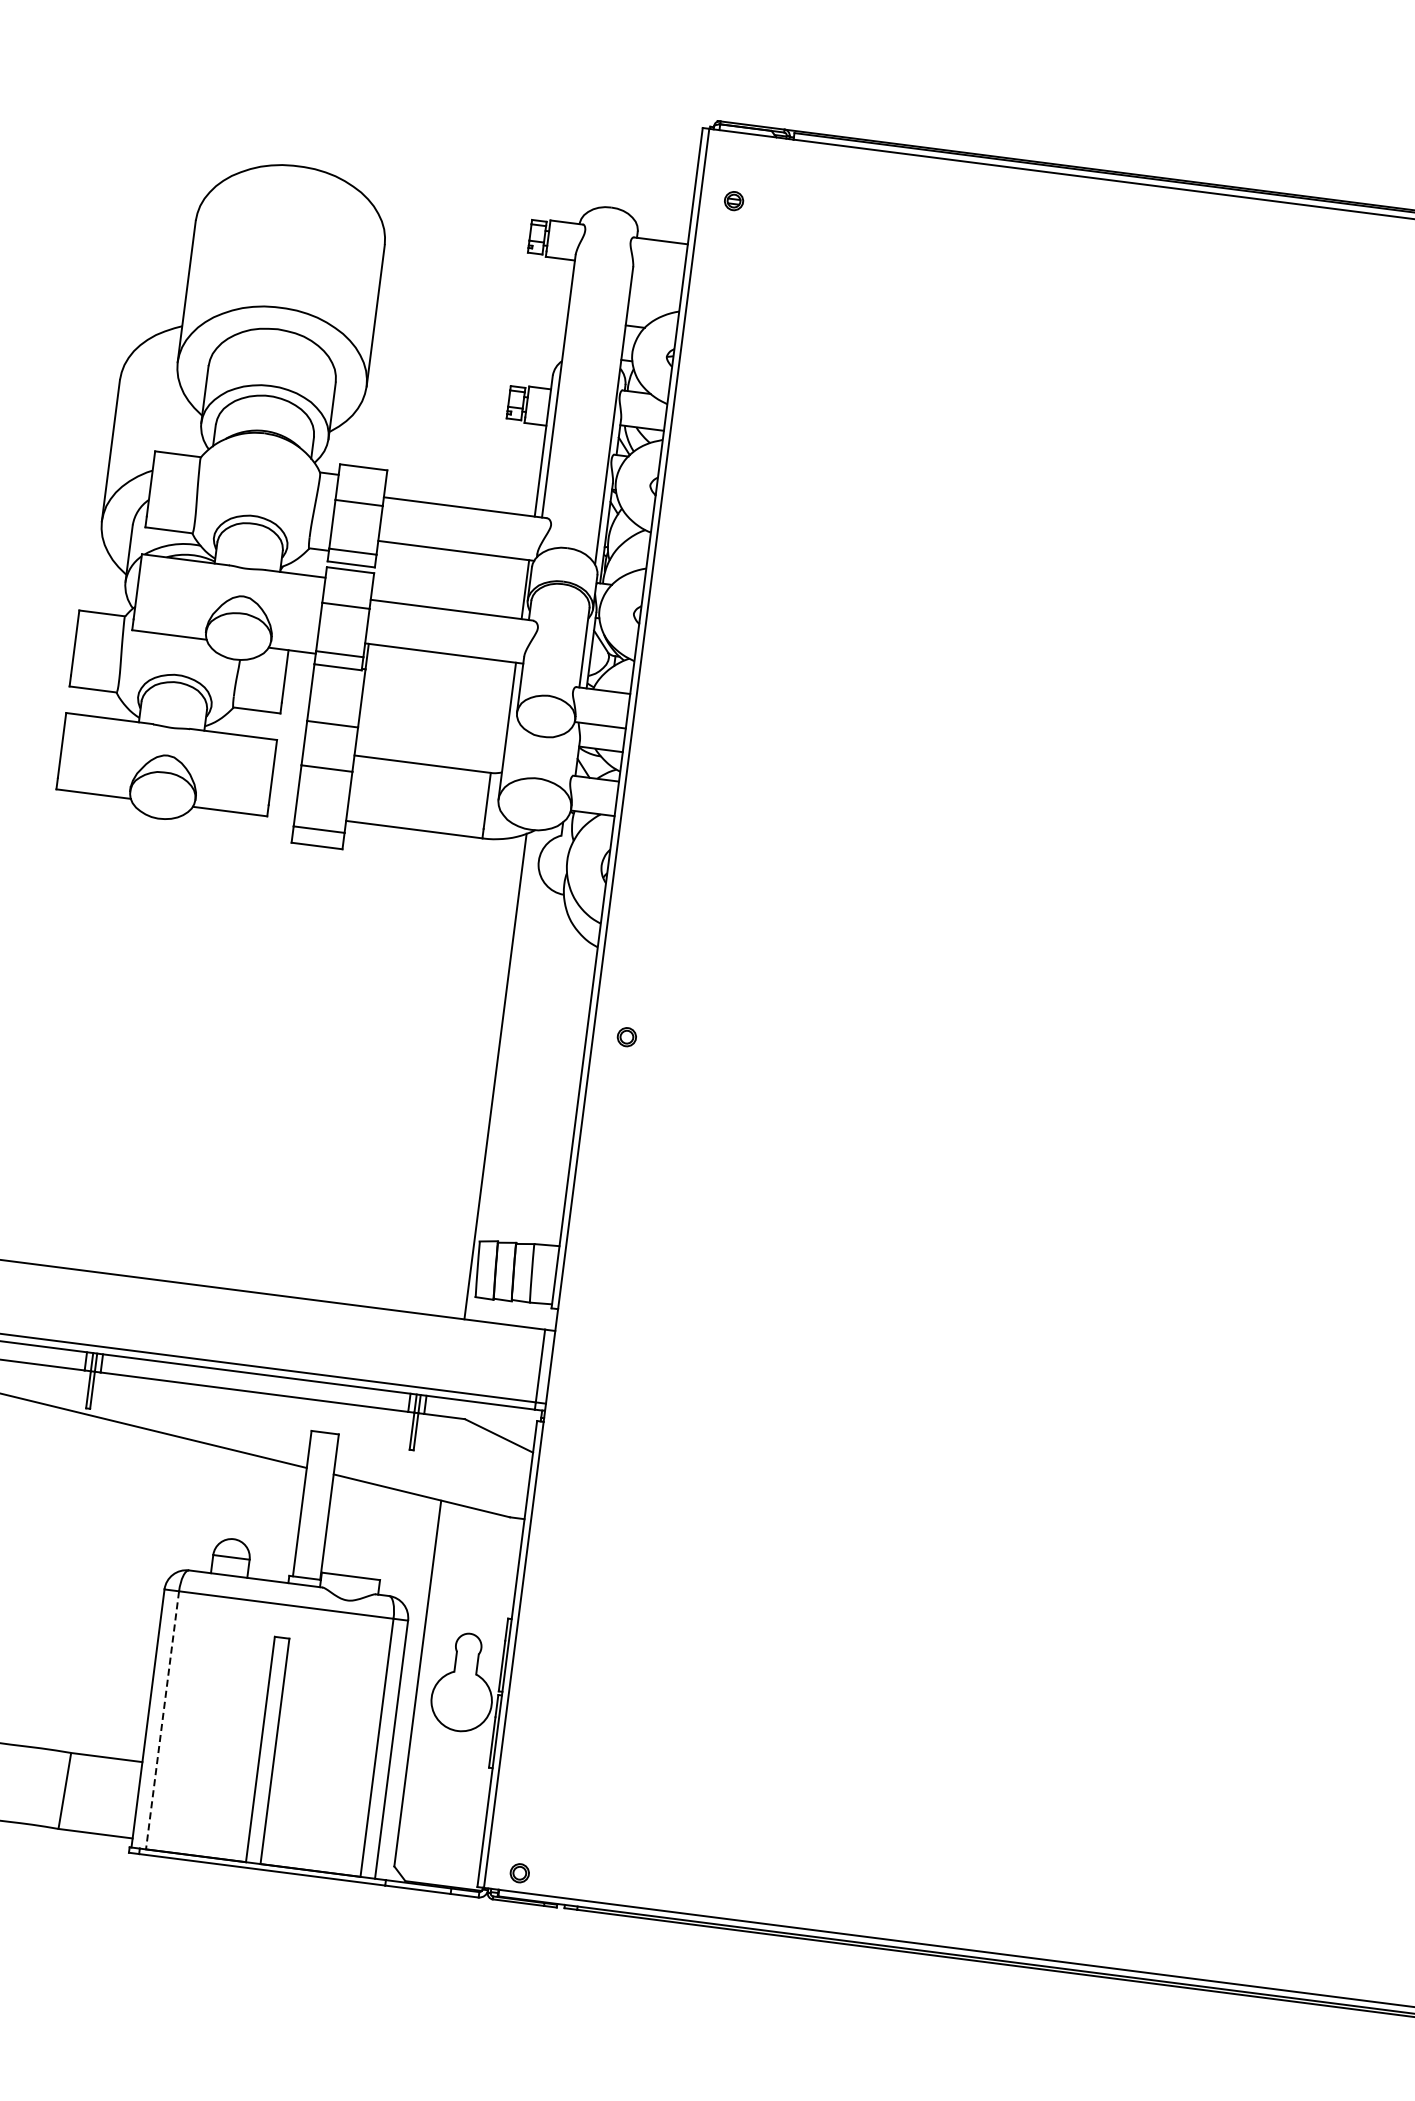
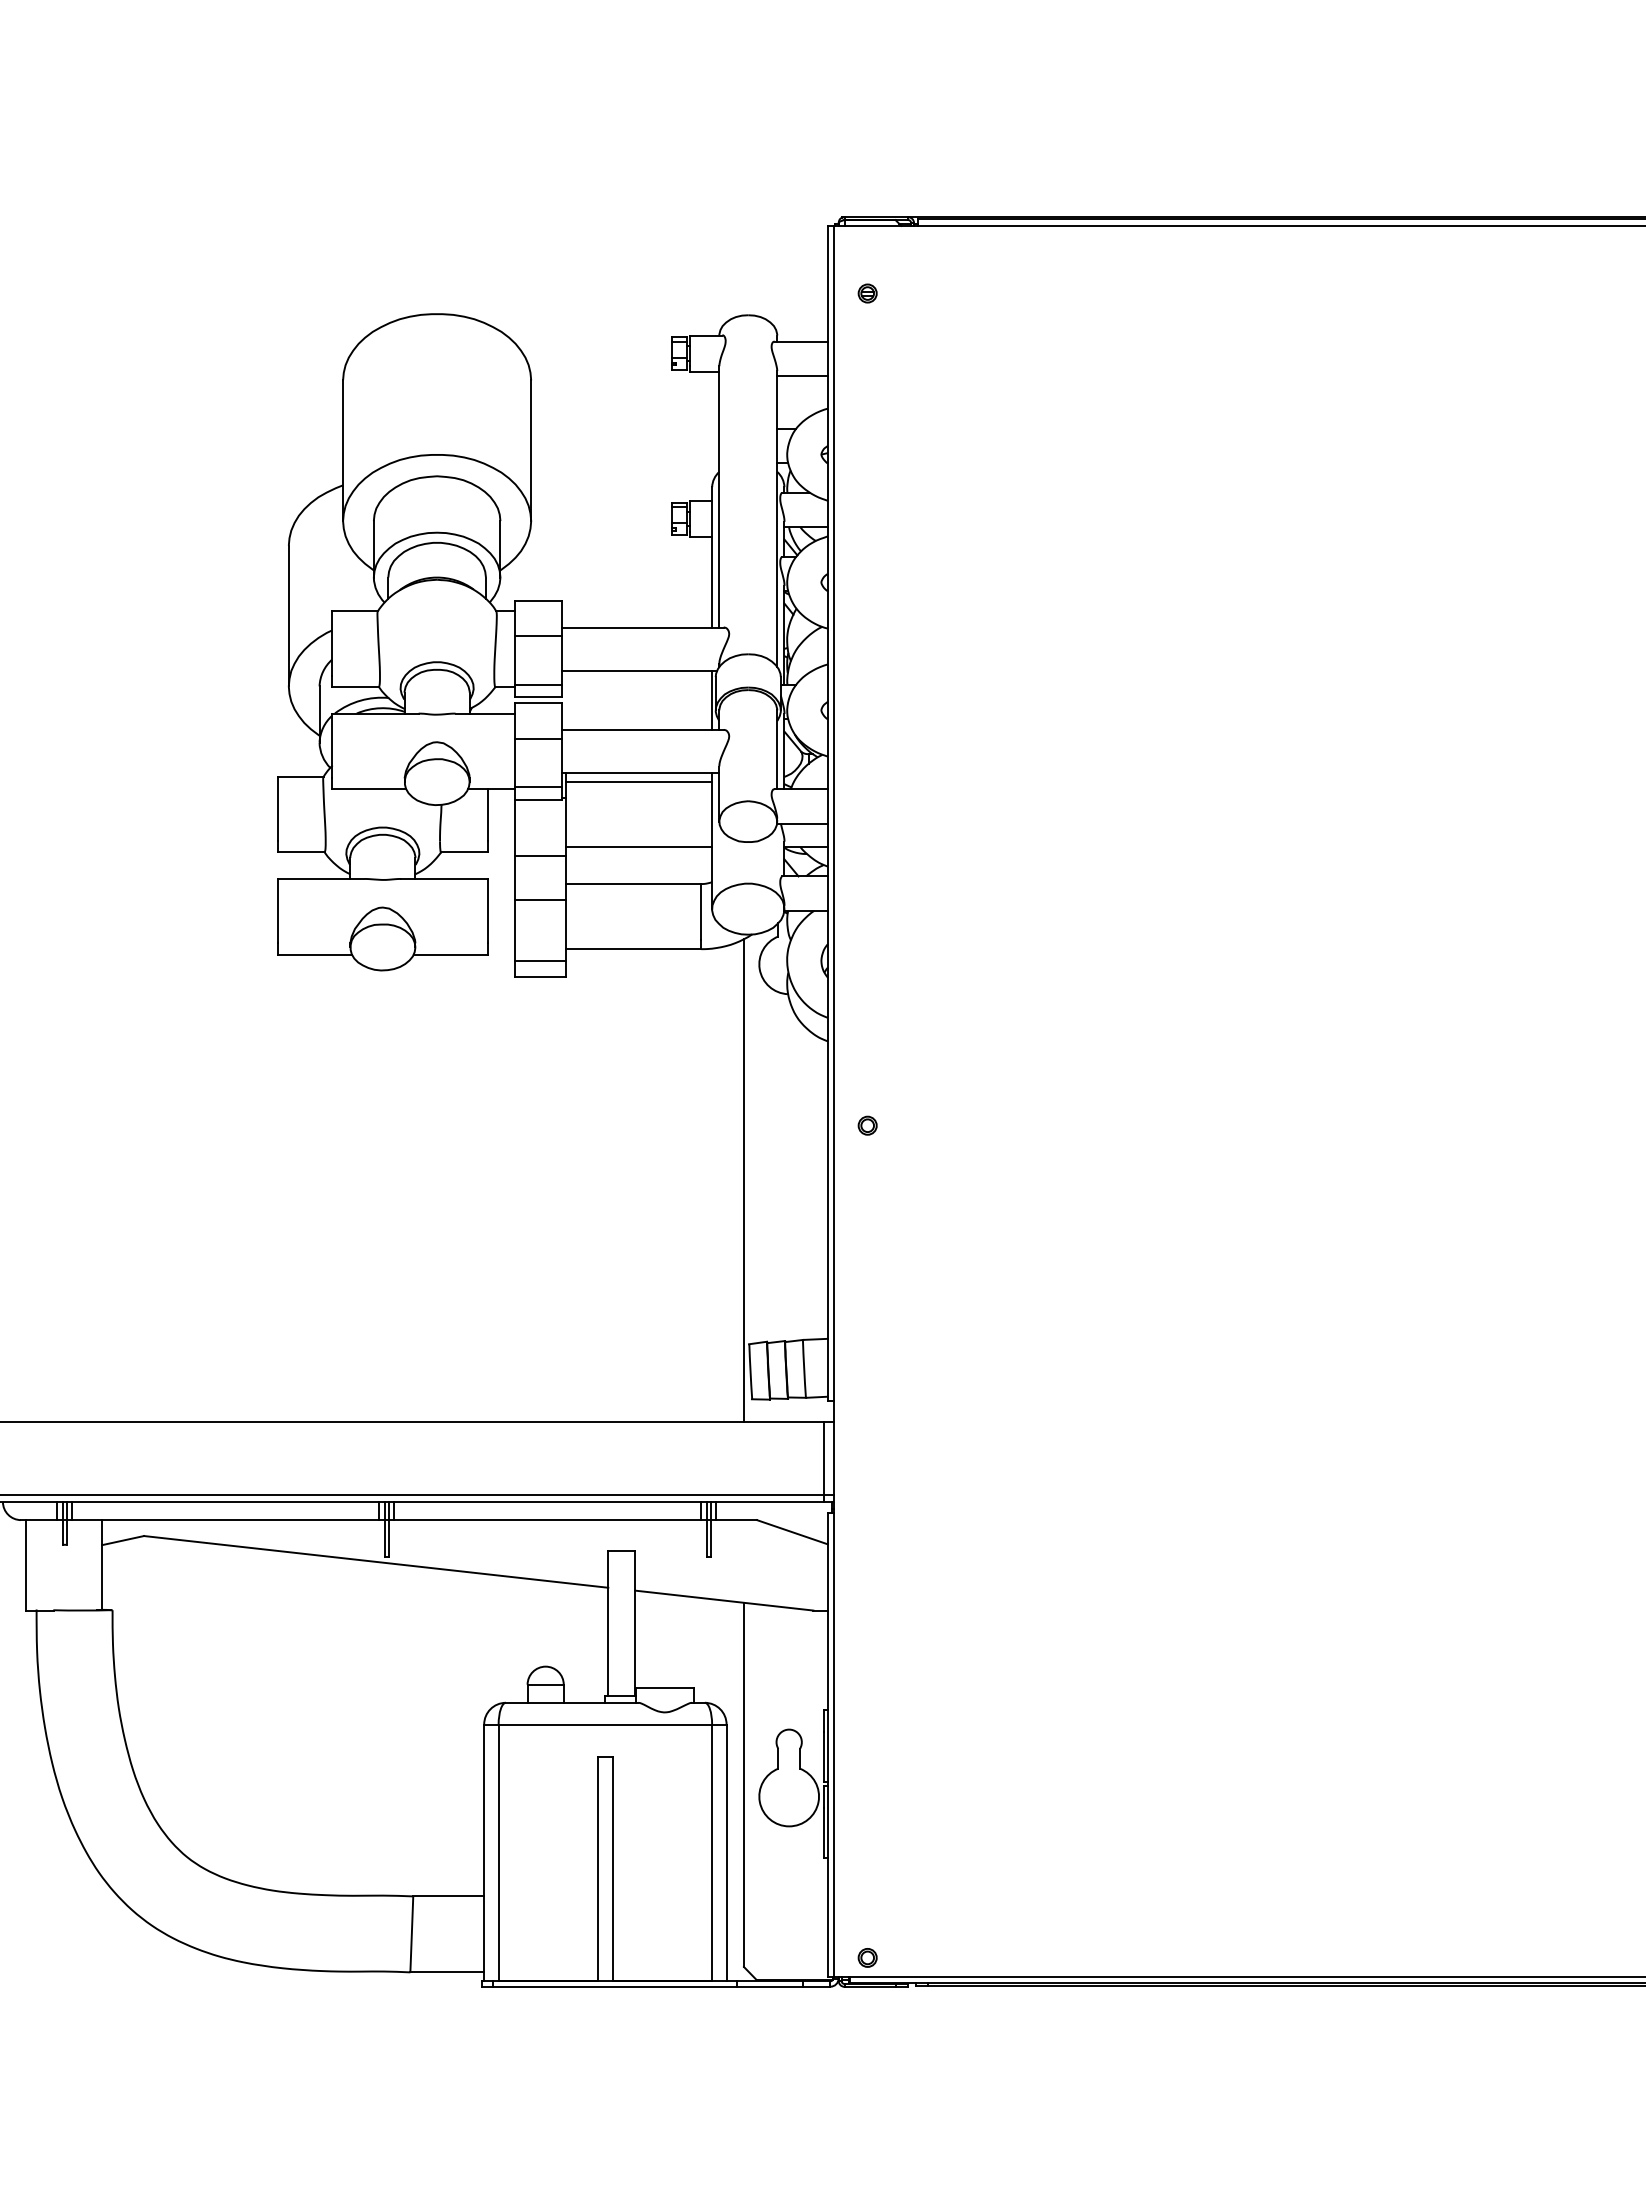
line: (657, 276) -> (802, 376), added
line: (440, 661) -> (638, 781), added
line: (432, 727) -> (638, 846), added
line: (162, 1720) -> (498, 1853), dashed -> solid

